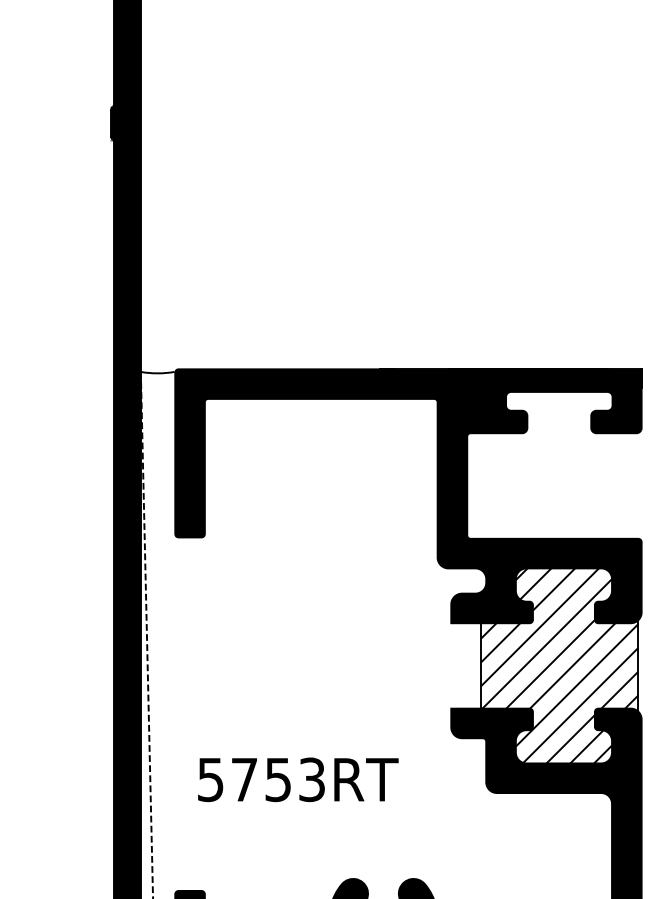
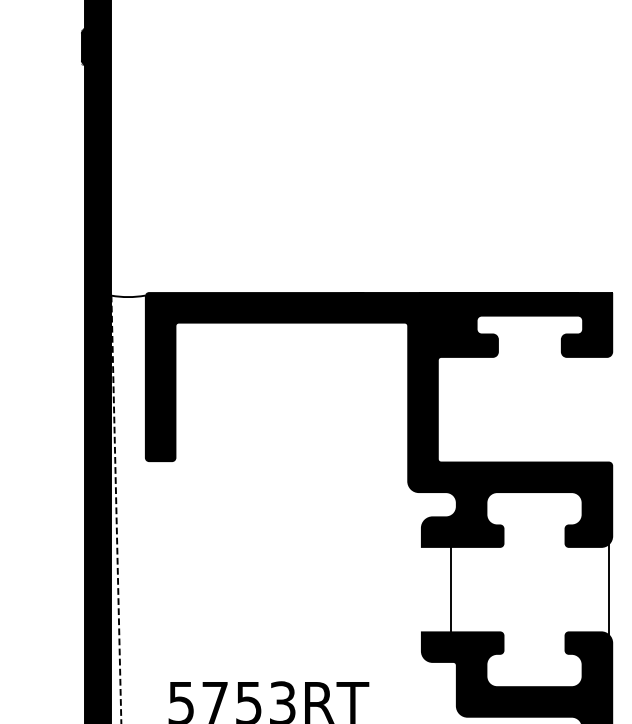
hatch: (559, 665) -> (530, 589), removed

